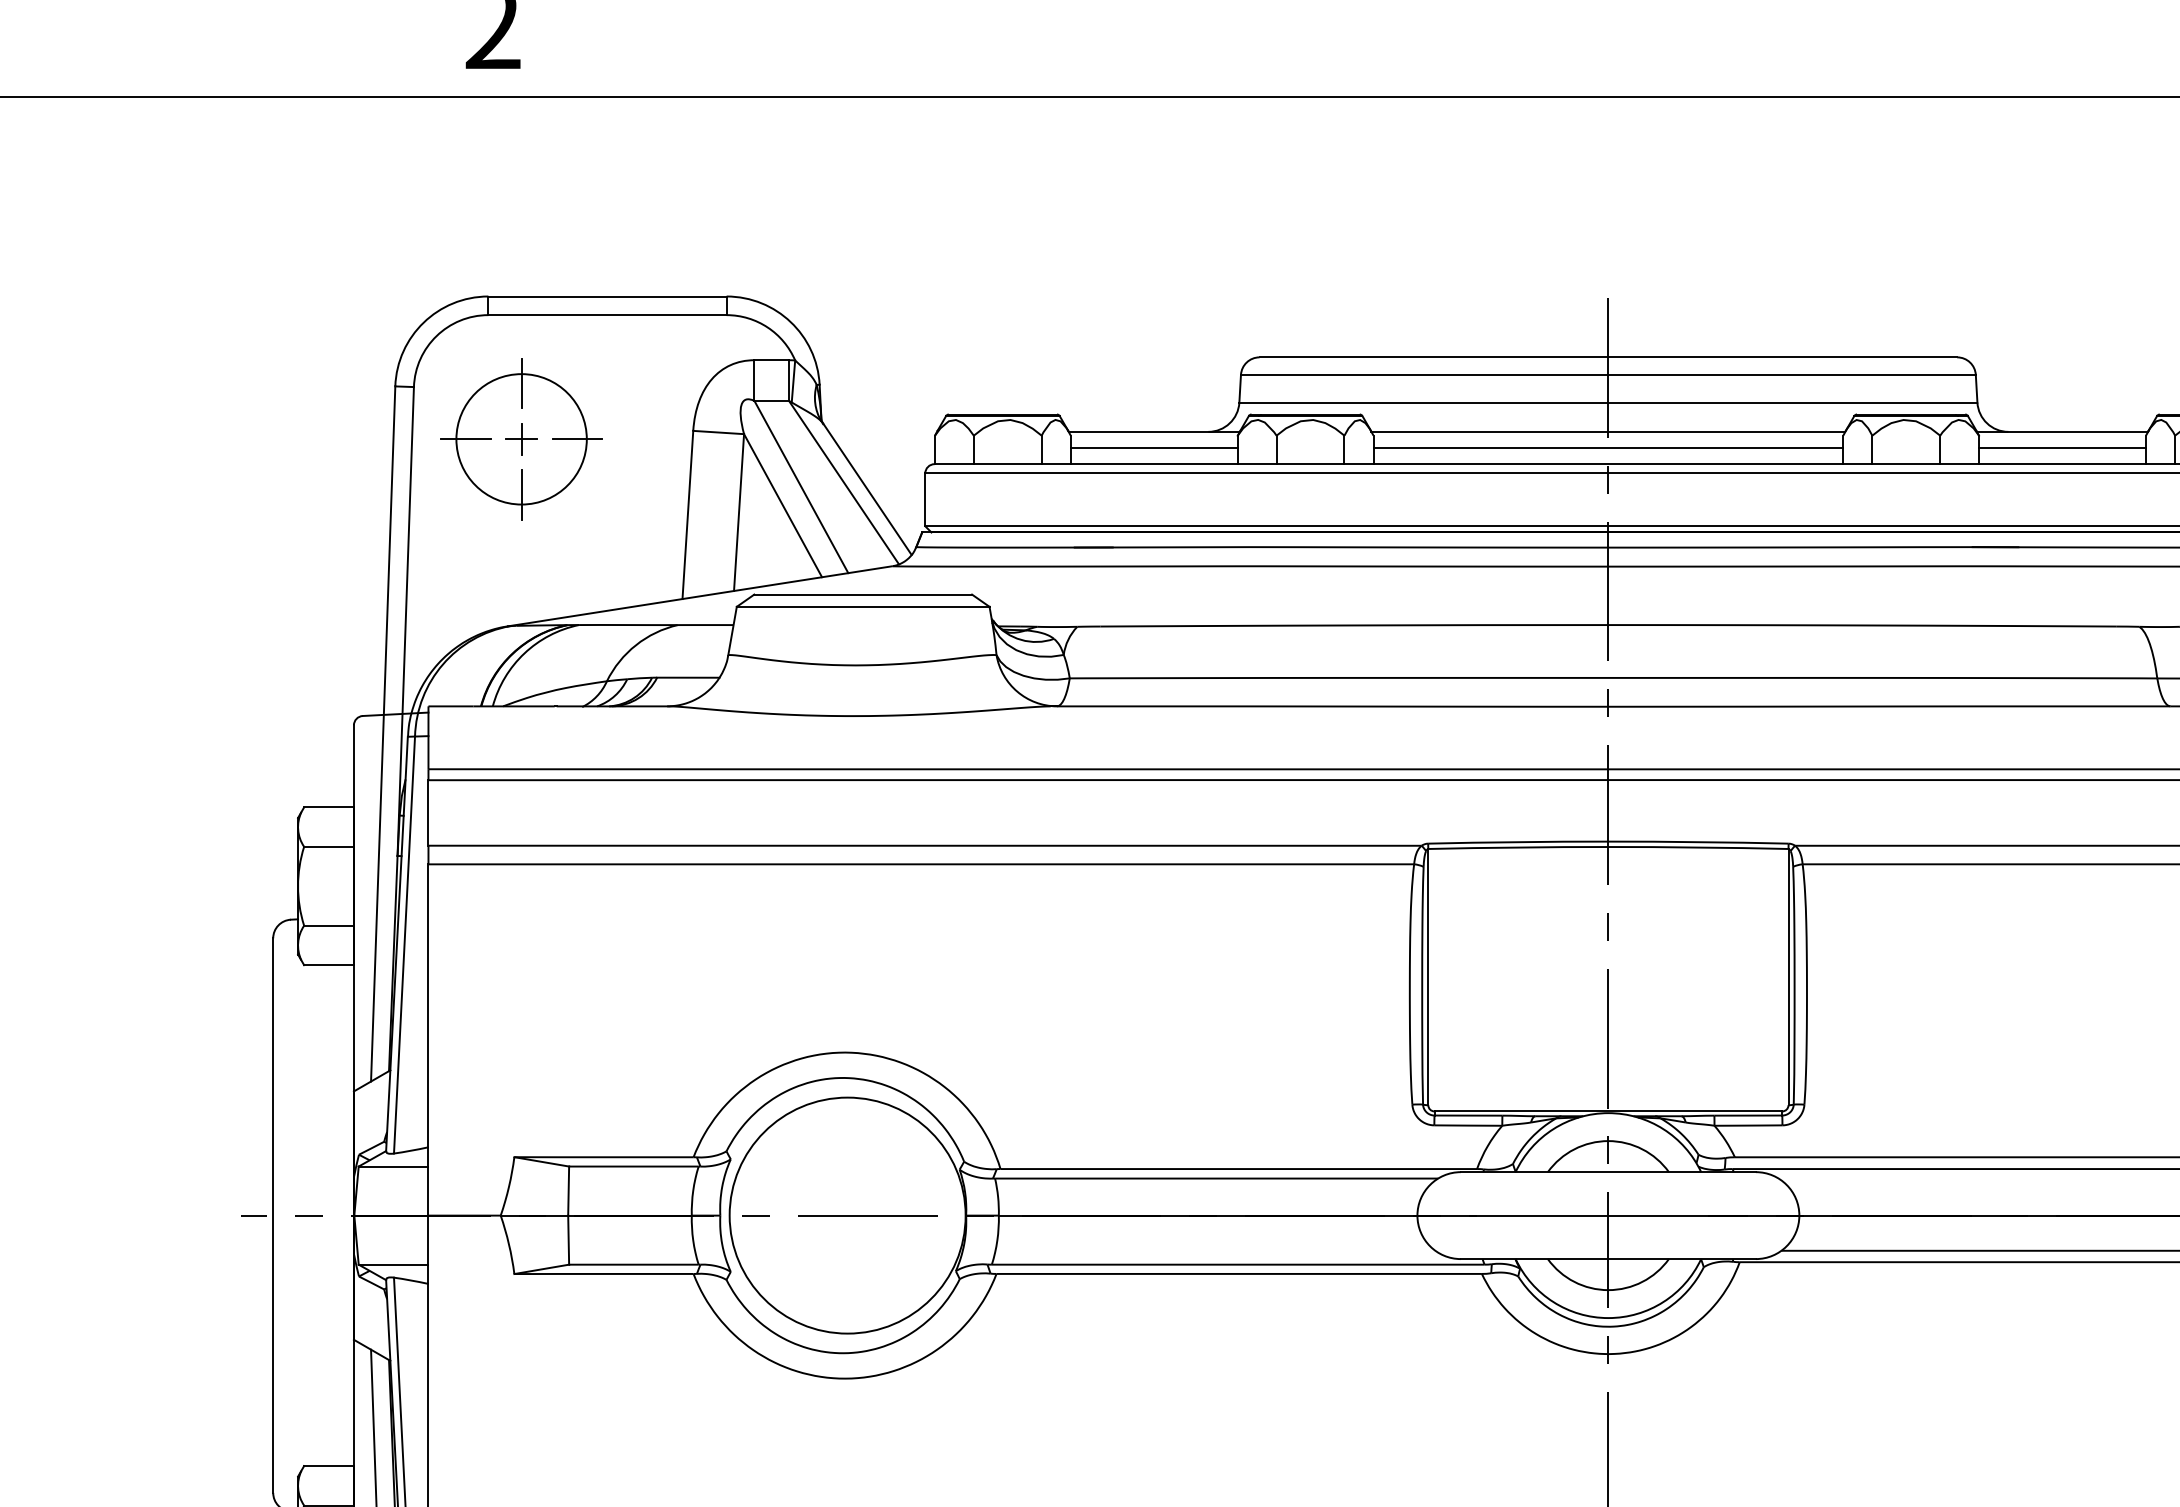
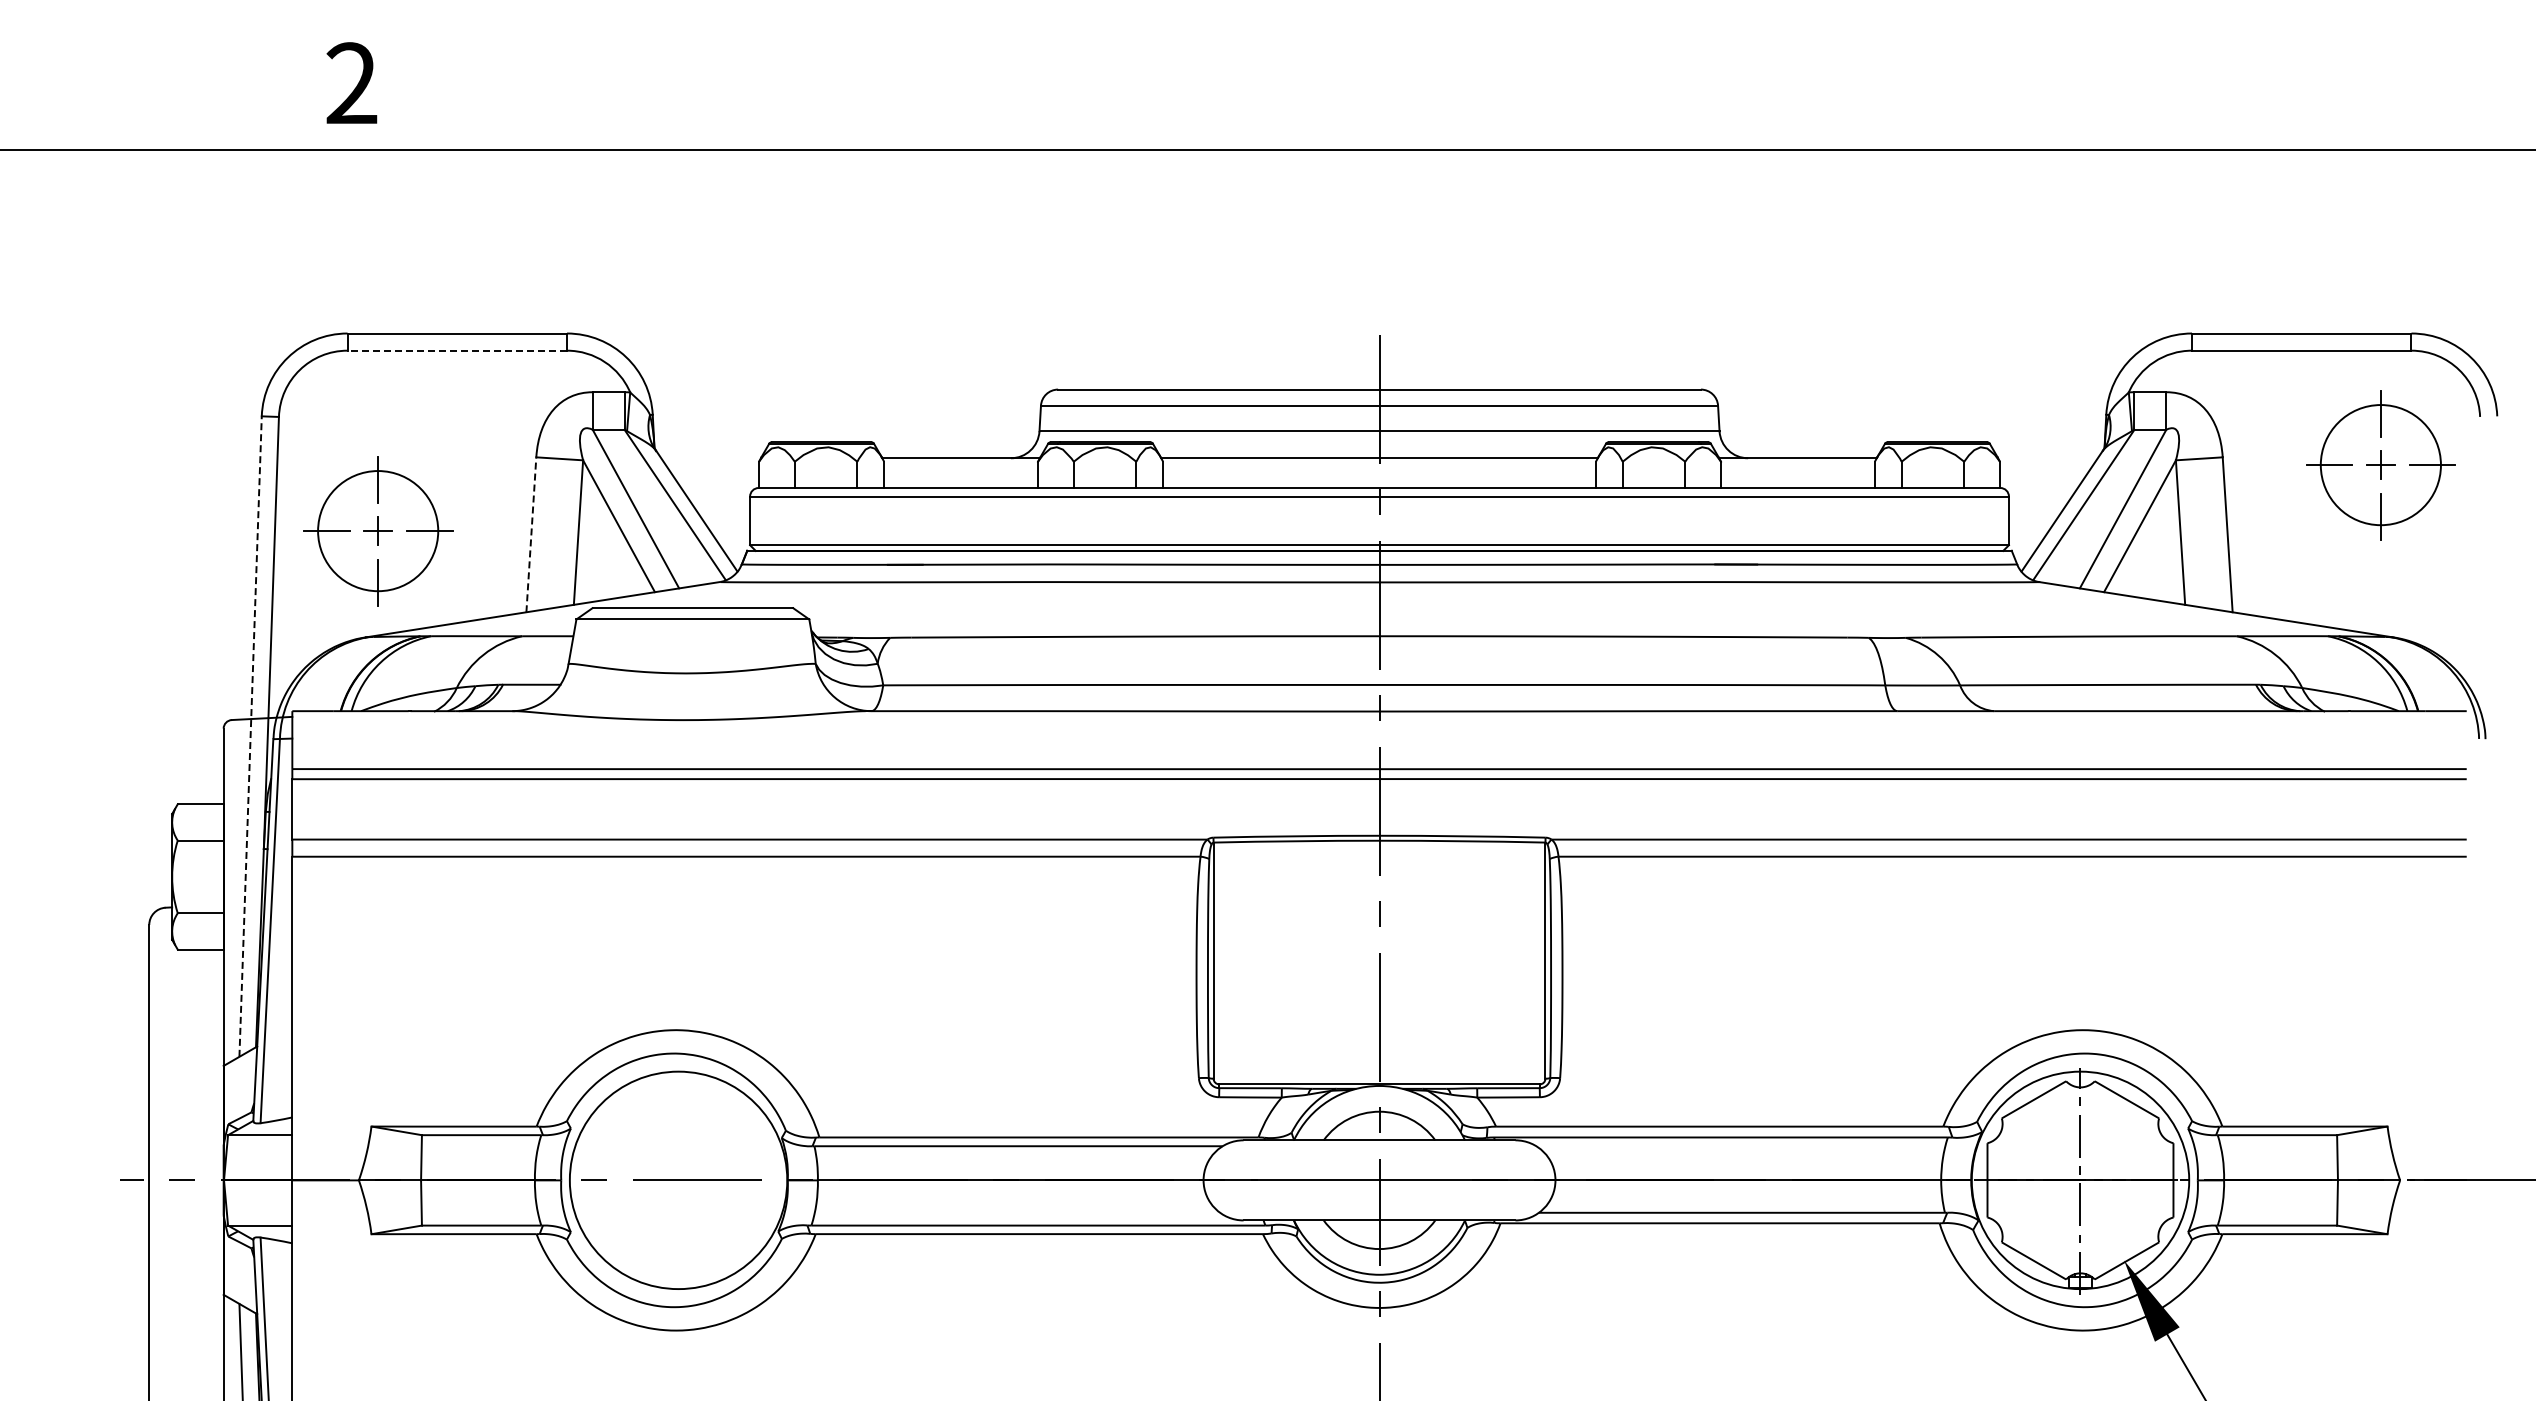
line: (607, 314) -> (457, 350), solid -> dashed
part: (521, 439) -> (378, 531), moved
line: (1154, 448) -> (961, 473), removed
line: (1608, 448) -> (1379, 473), removed
line: (2062, 448) -> (1797, 473), removed
line: (688, 514) -> (531, 534), solid -> dashed
line: (383, 733) -> (250, 736), solid -> dashed

